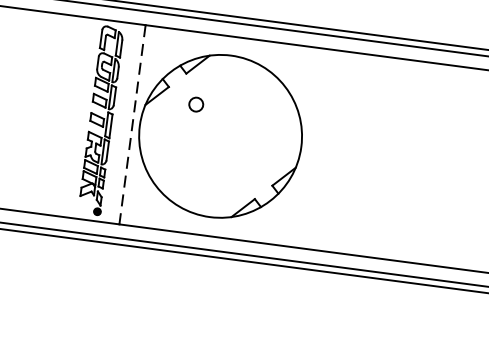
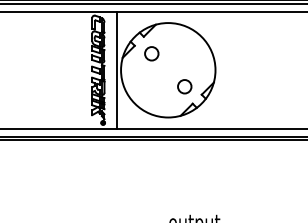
circle: (195, 103) -> (151, 53), size x1.67
line: (132, 125) -> (116, 70), dashed -> solid
circle: (244, 167) -> (184, 86), added

